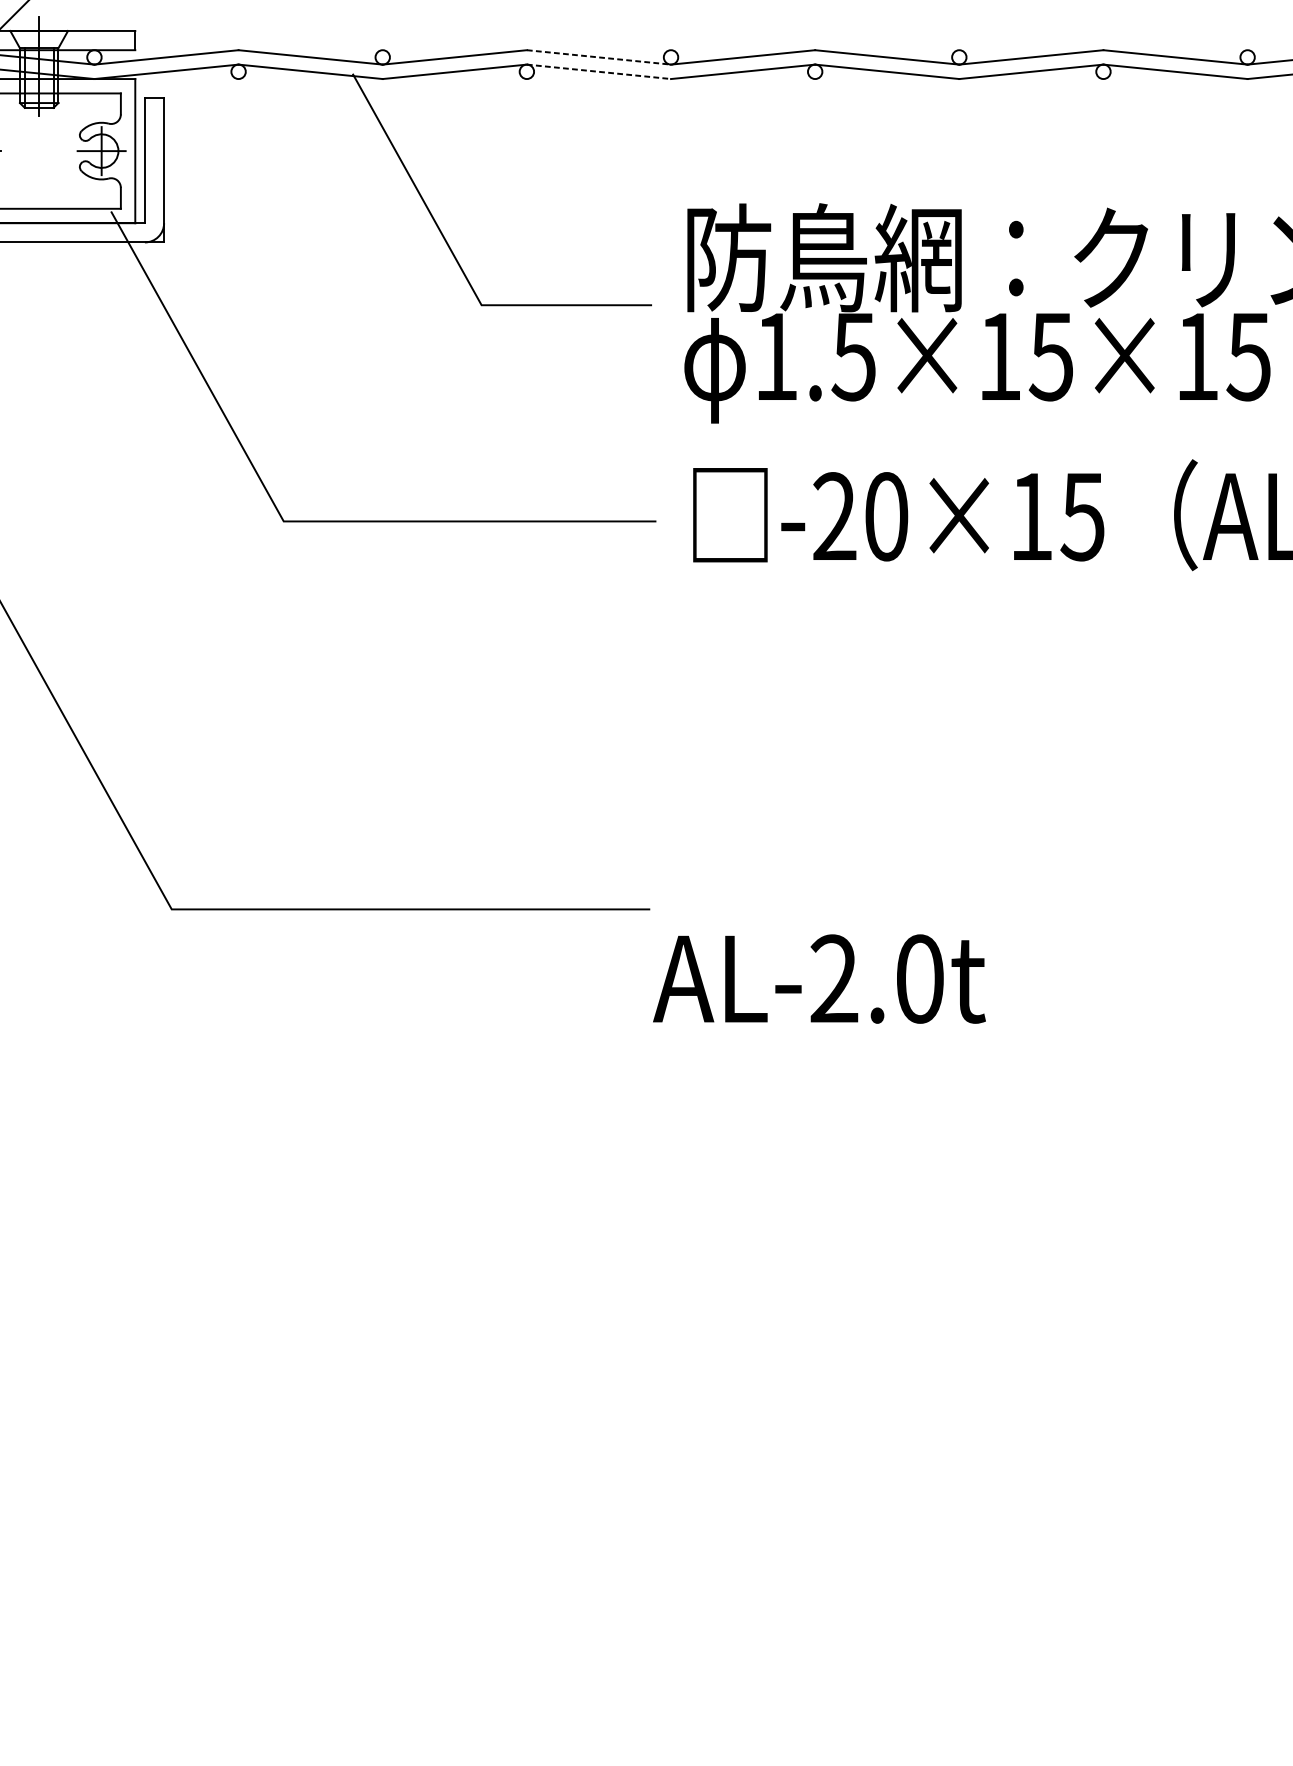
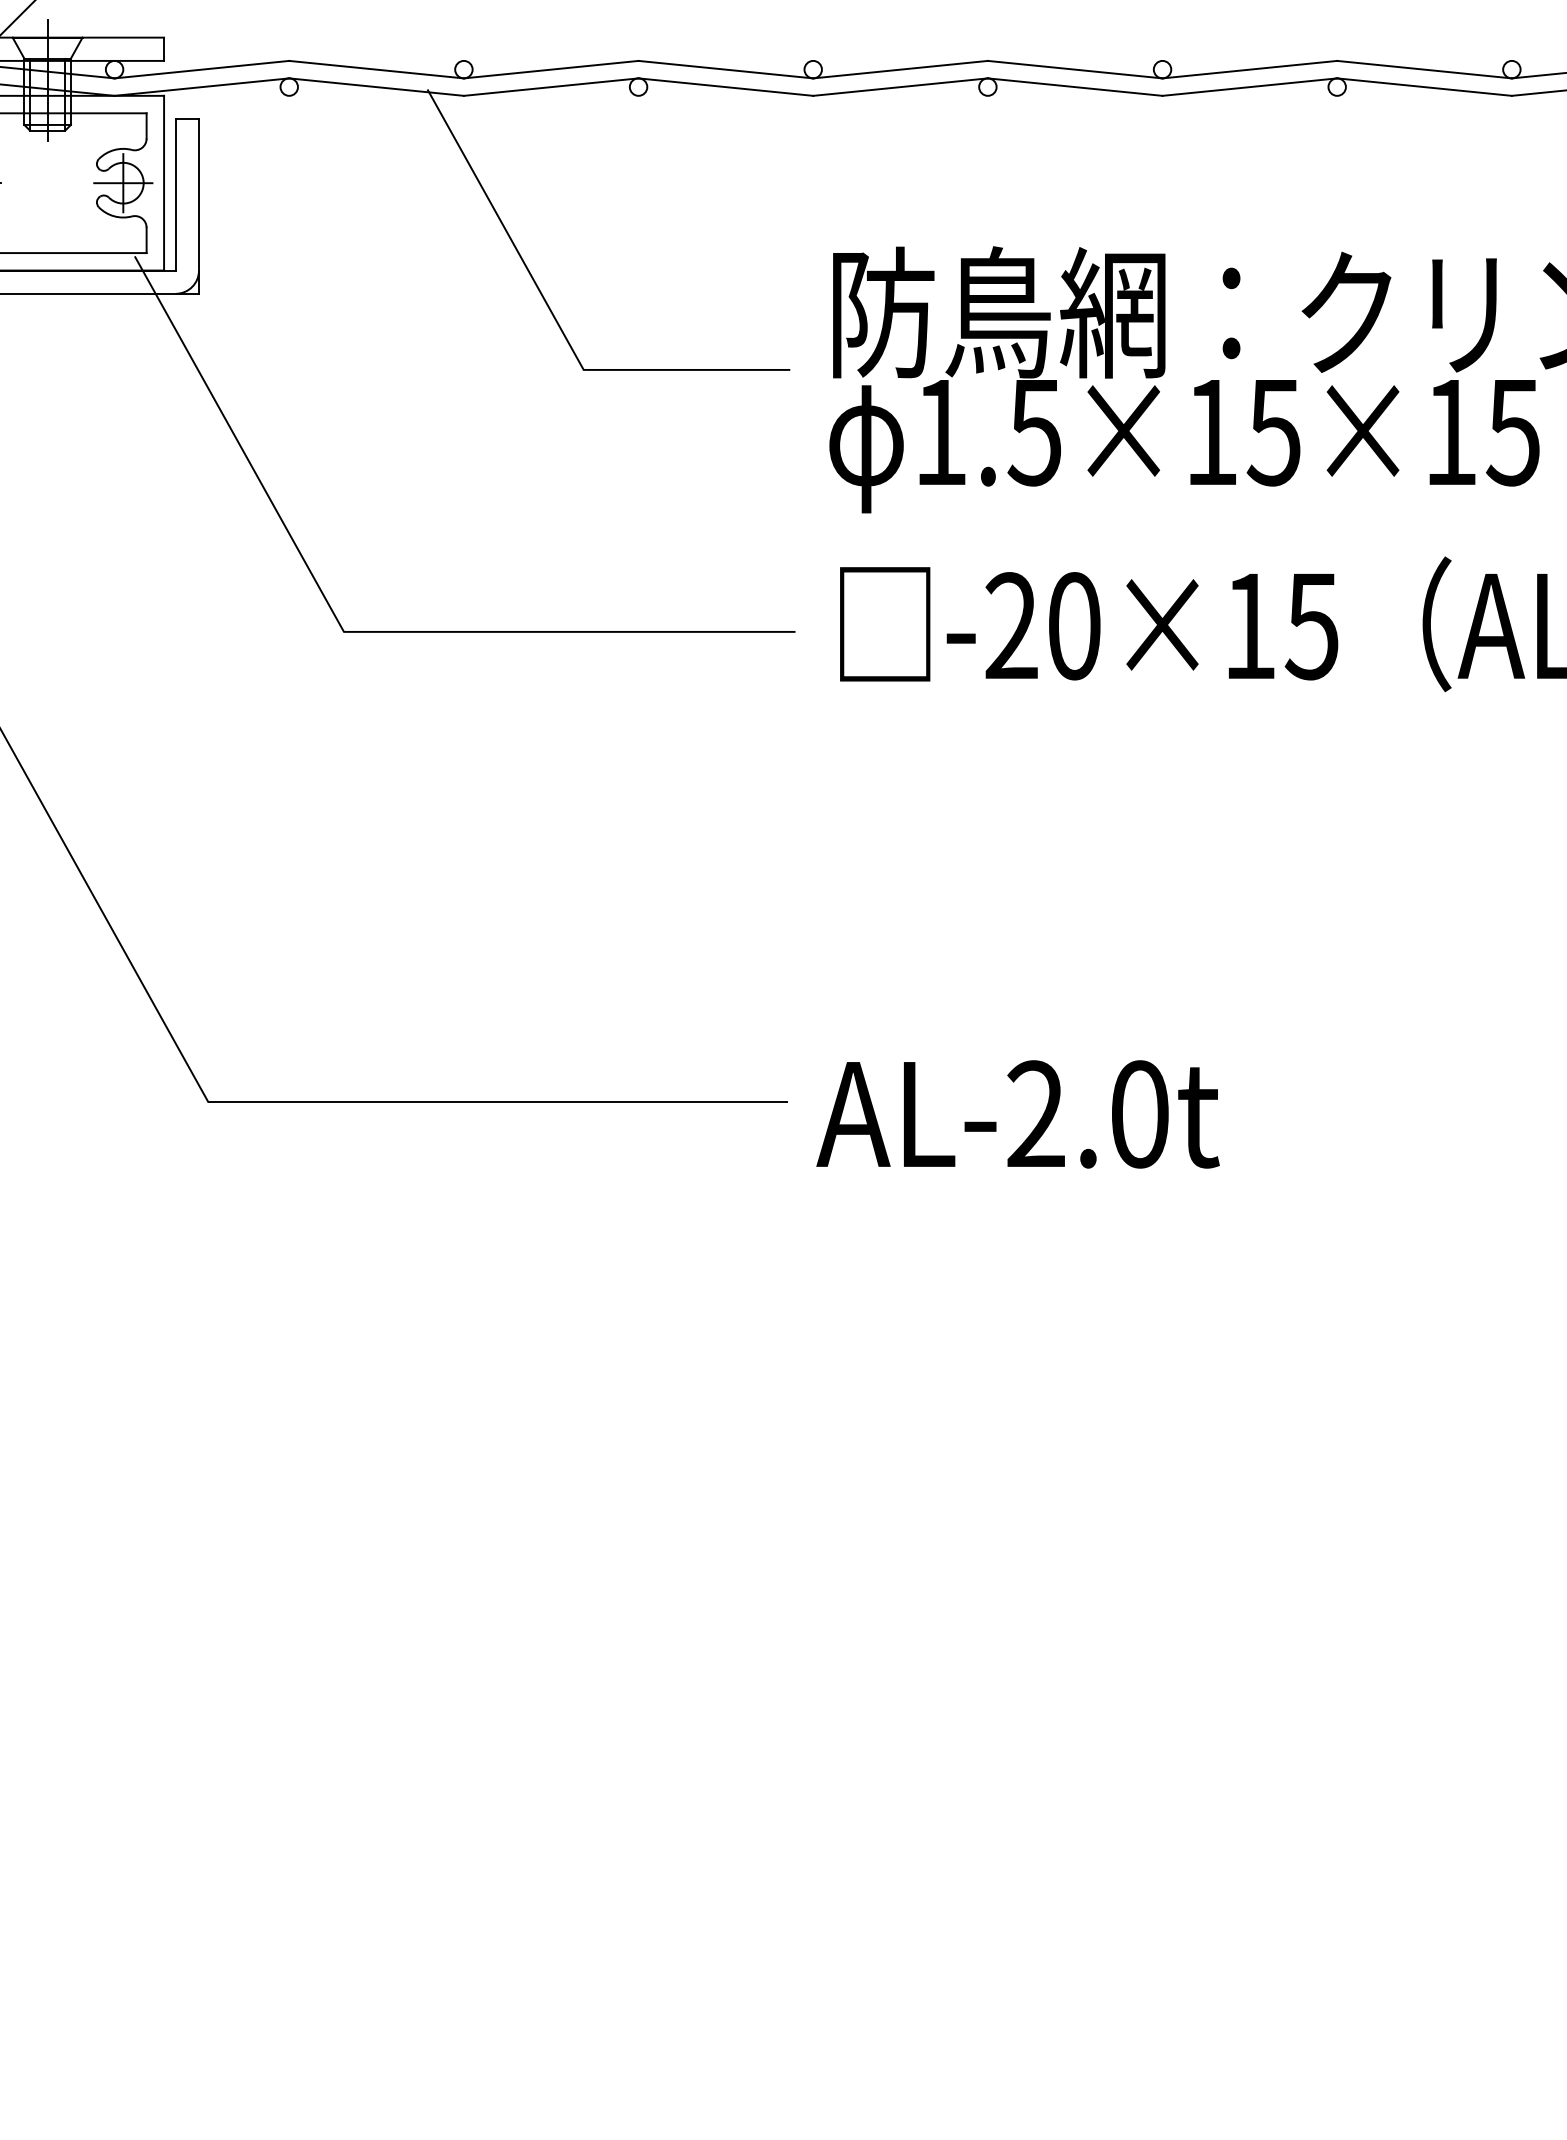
line: (598, 57) -> (725, 69), dashed -> solid
line: (598, 72) -> (725, 87), dashed -> solid
text: (818, 979) -> (1017, 1114), moved

